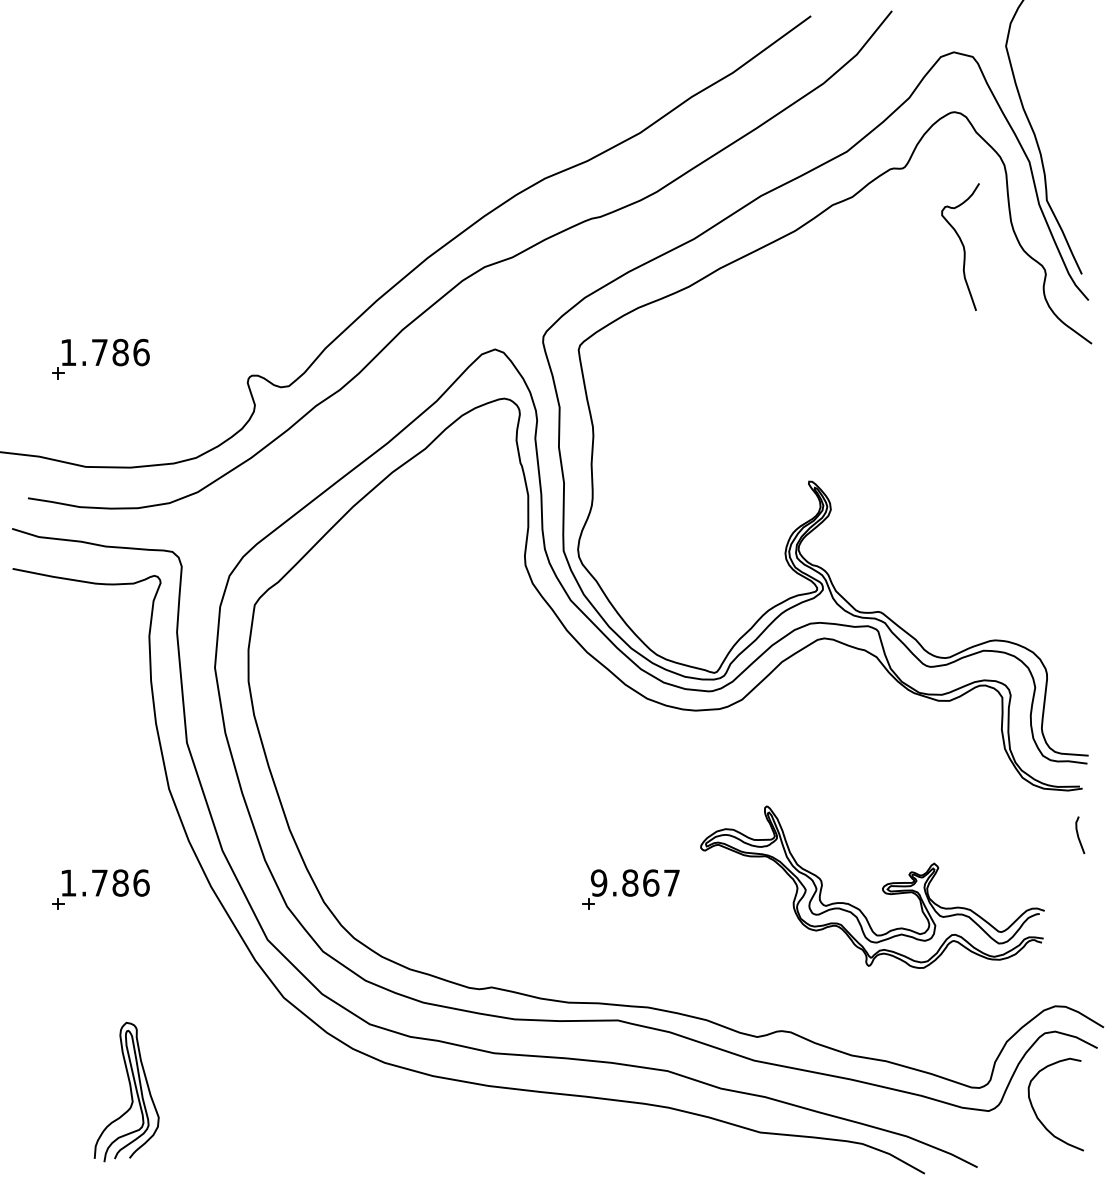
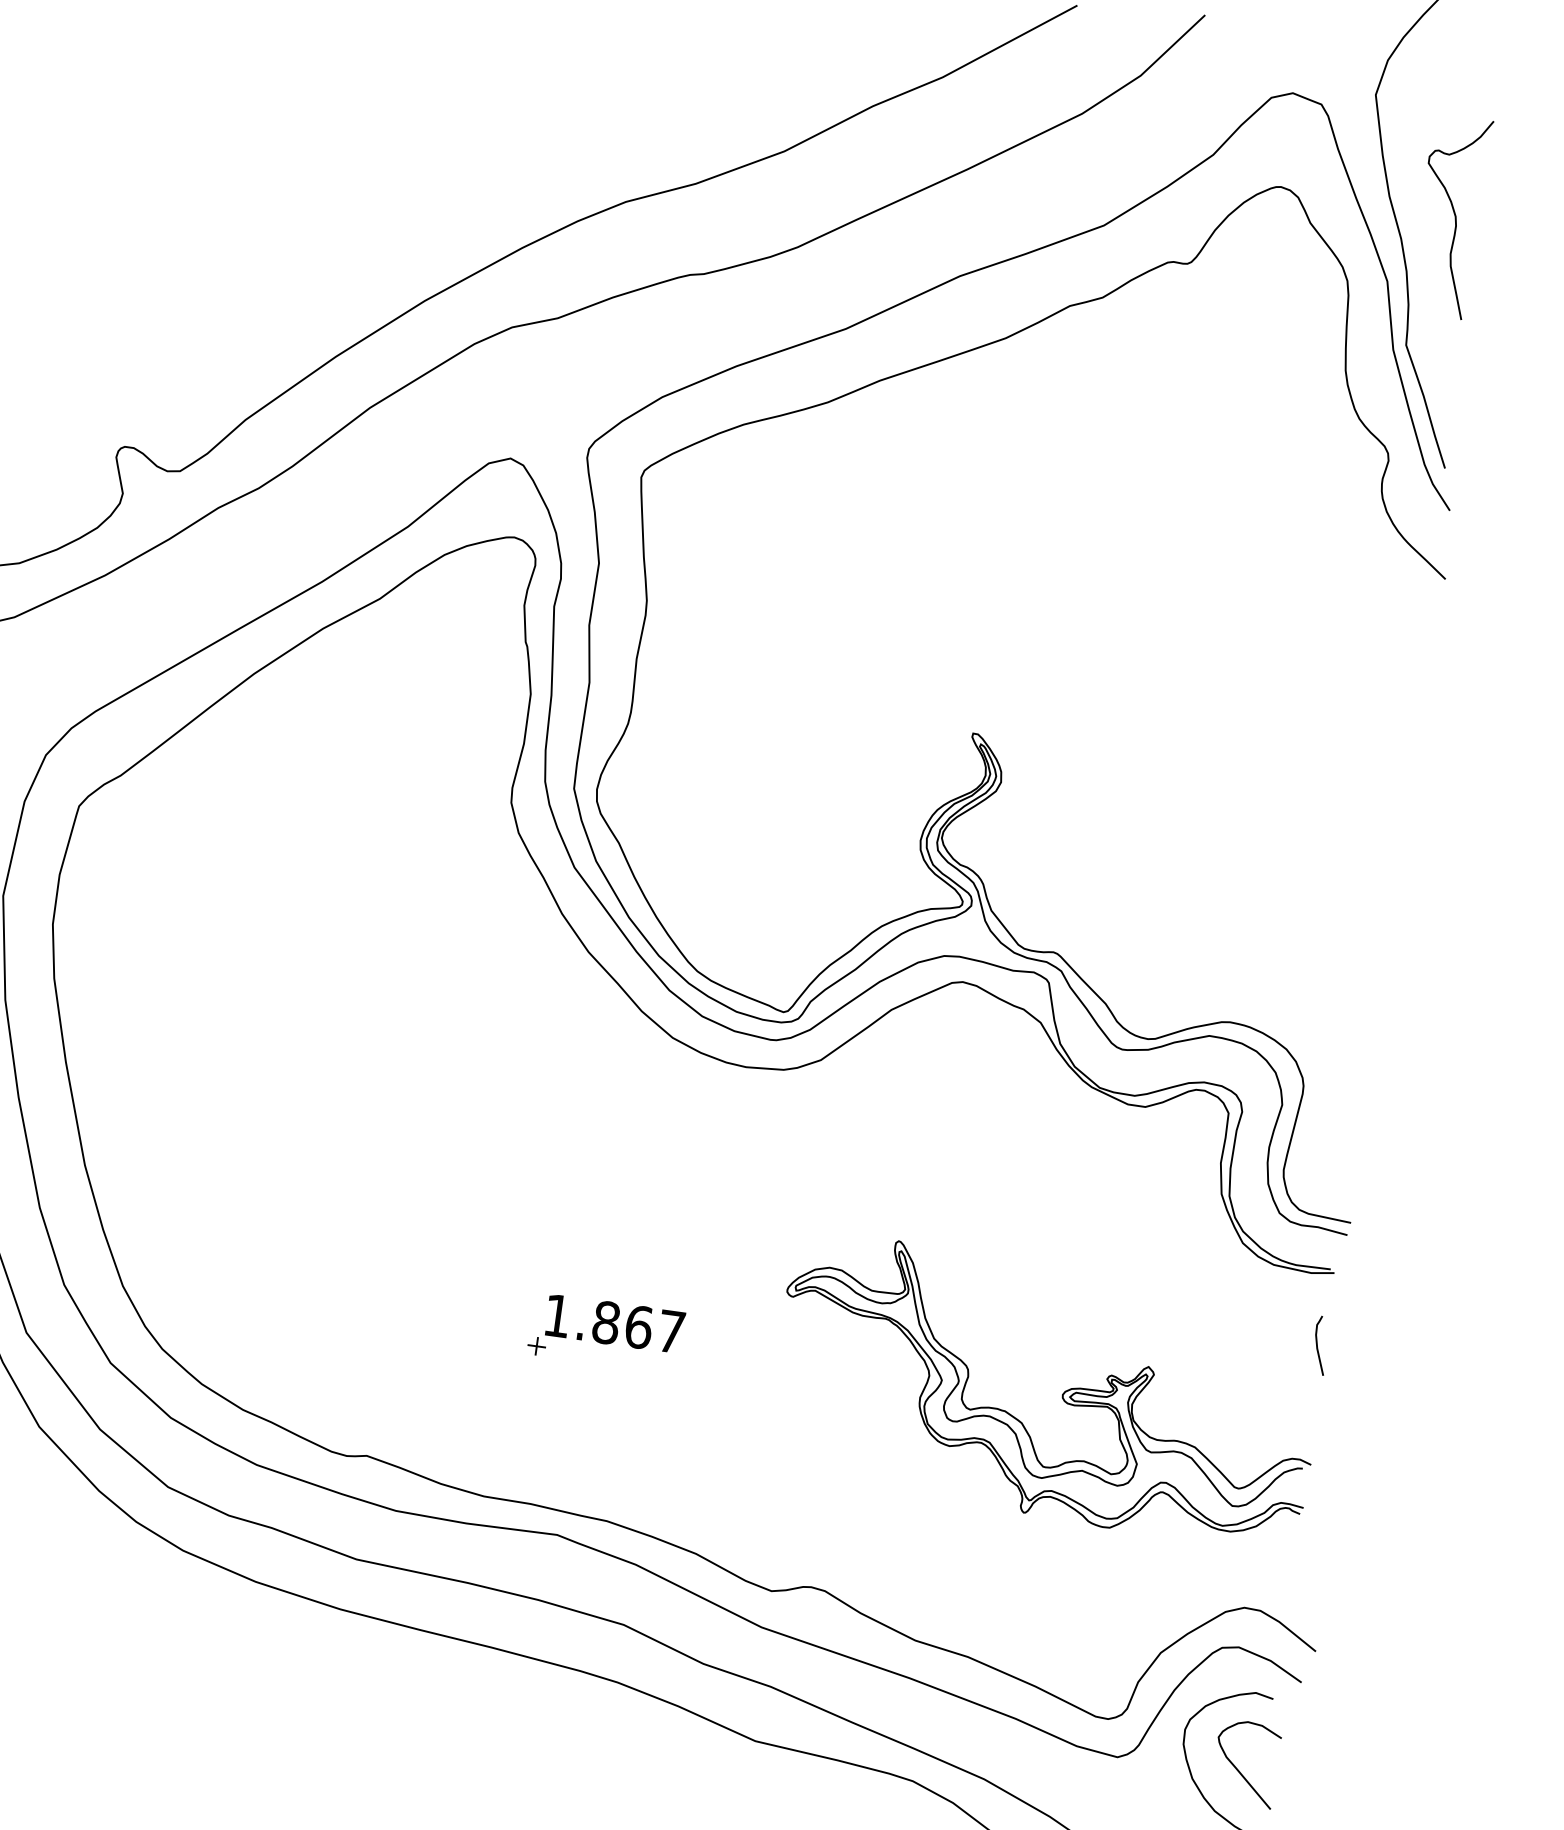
curve: (962, 246) -> (1453, 216), moved
text: (598, 882) -> (556, 1314), 9.867 -> 1.867
part: (882, 887) -> (1062, 1393), moved
curve: (1065, 1107) -> (1238, 1768), added

